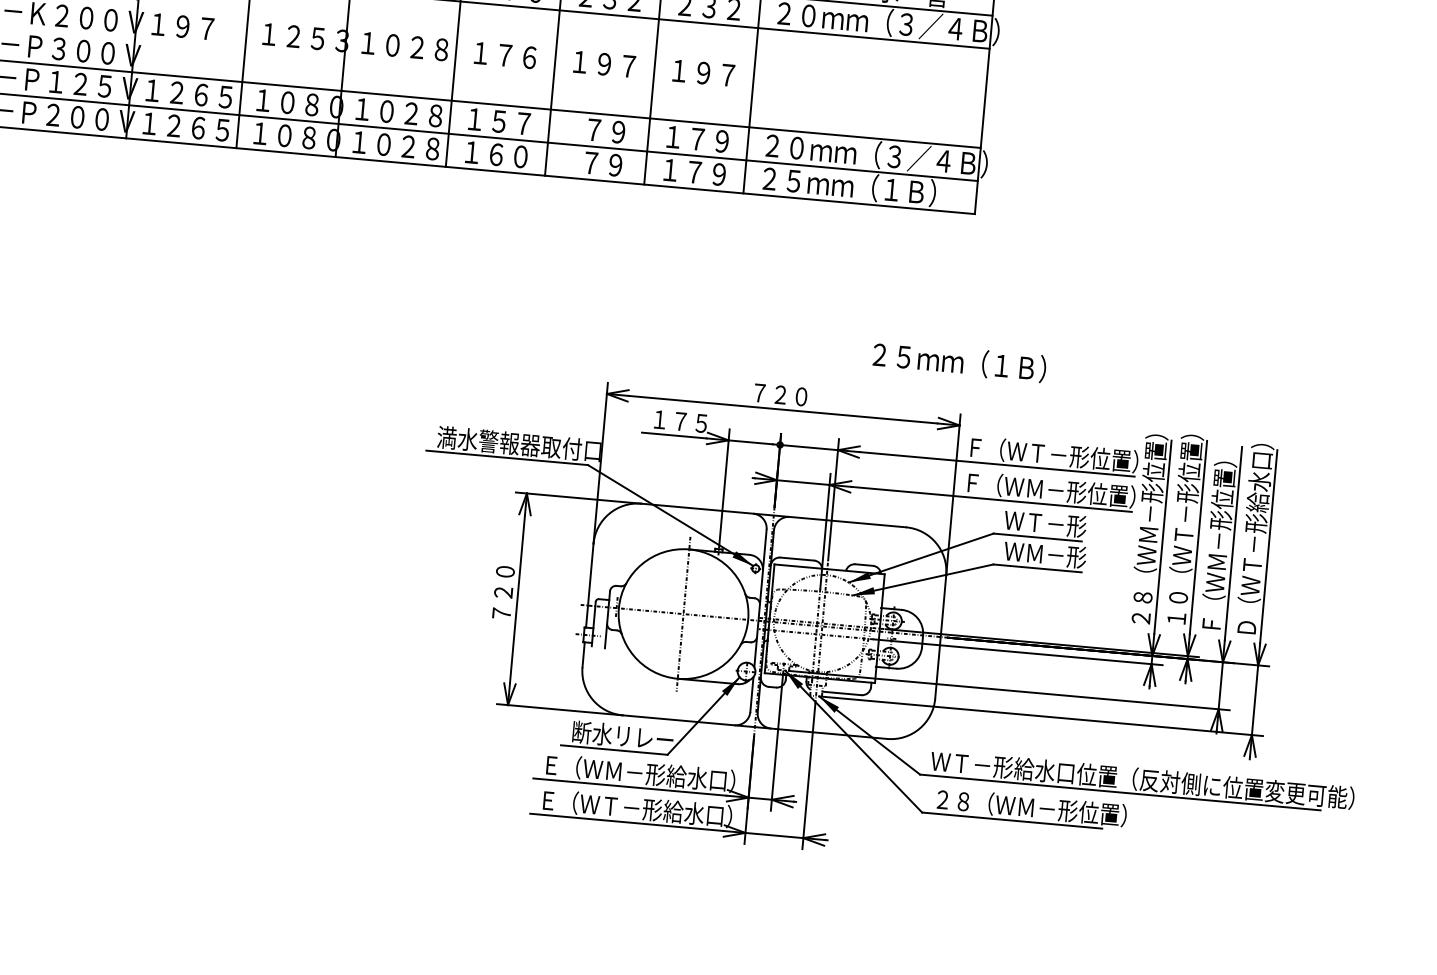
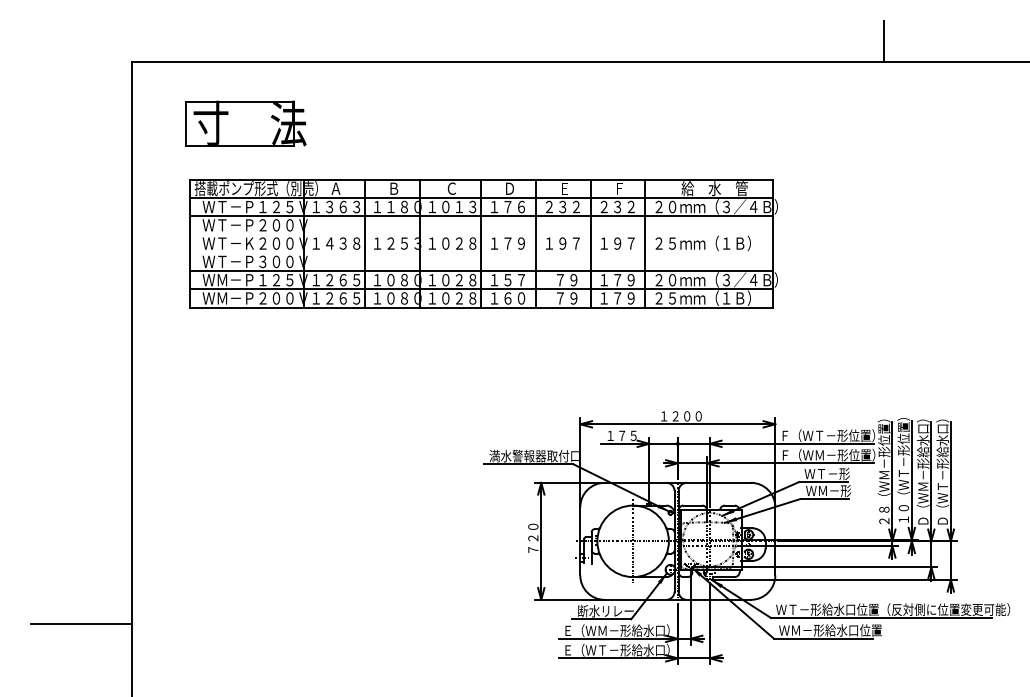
text: (207, 28) -> (343, 243), １９７ -> １４３８
text: (529, 57) -> (521, 243), １７６ -> １７９
text: (958, 361) -> (702, 243), moved
text: (791, 396) -> (681, 416), ７２０ -> １２００
text: (1218, 534) -> (922, 471), Ｆ（ＷＭ－形位置） -> Ｄ（ＷＭ－形給水口）
text: (1029, 807) -> (832, 630), ２８（ＷＭ－形位置） -> ＷＭ－形給水口位置

